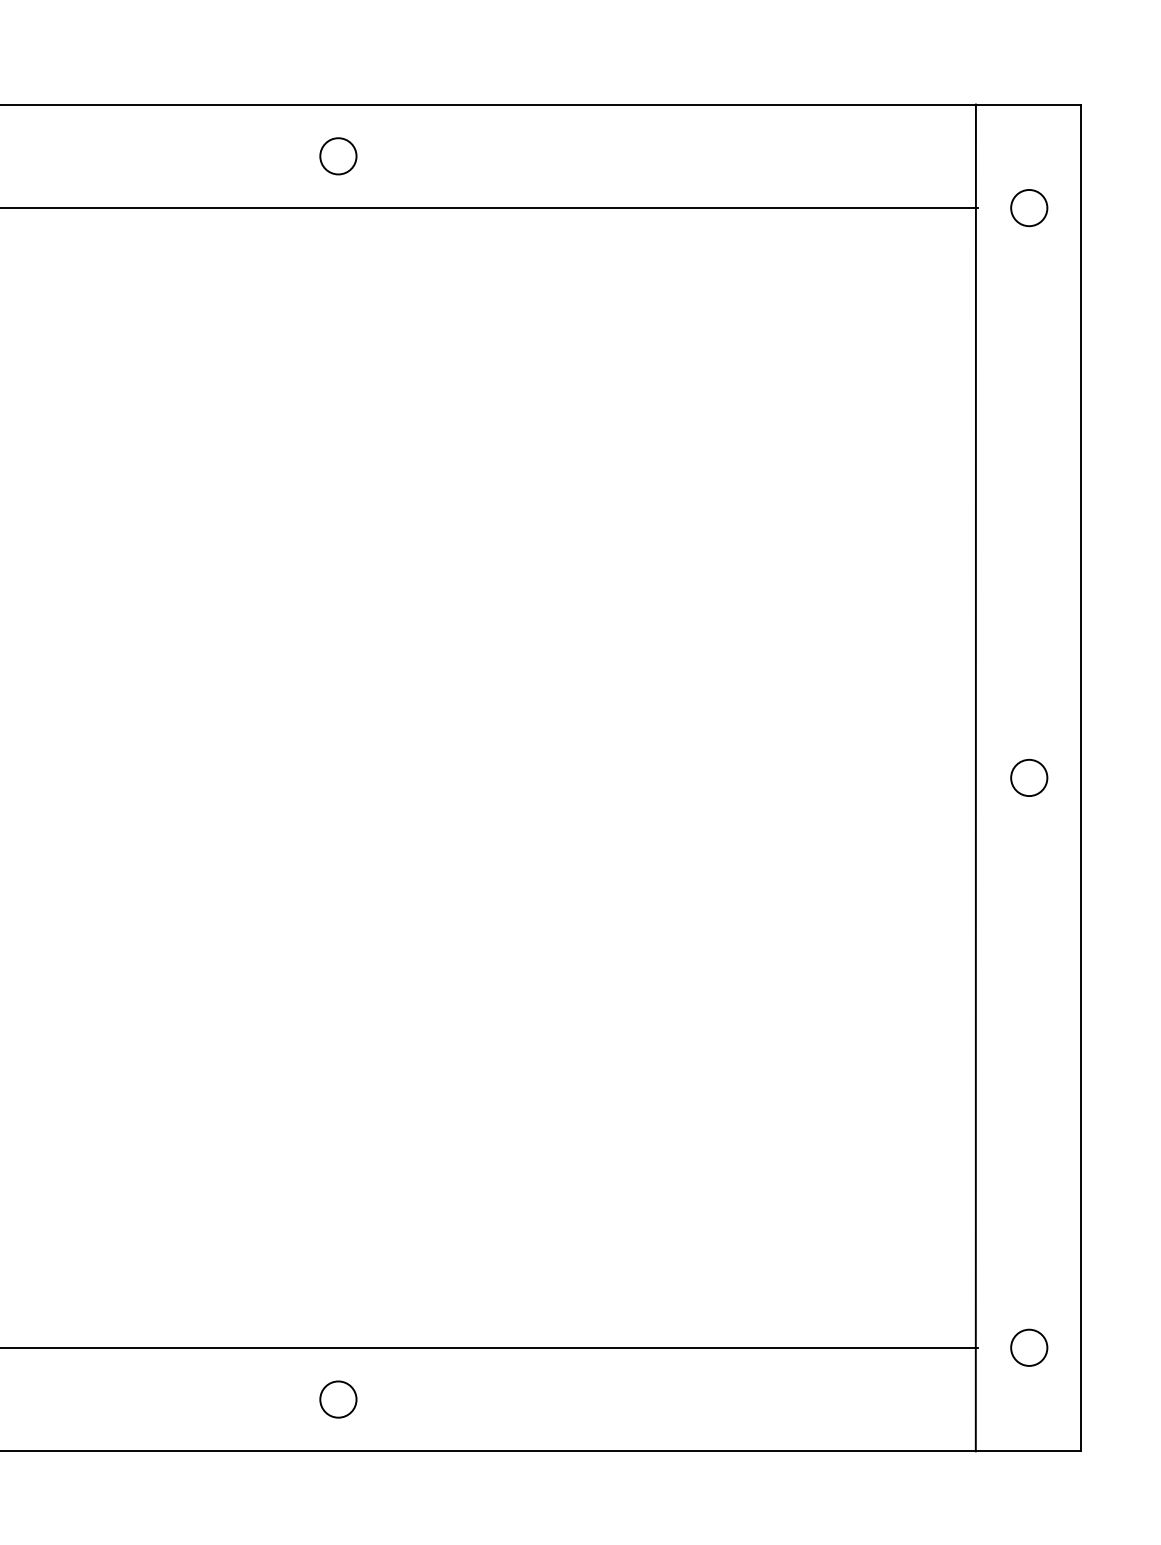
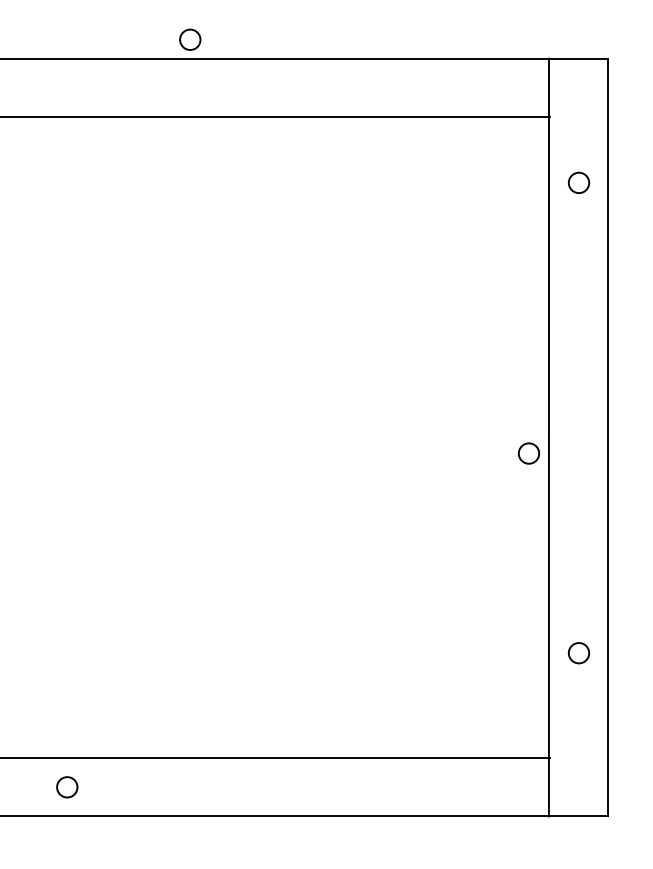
circle: (338, 155) -> (190, 39), moved
circle: (1028, 207) -> (578, 182), moved
circle: (1028, 777) -> (528, 453), moved
circle: (1028, 1348) -> (578, 653), moved
circle: (338, 1399) -> (67, 787), moved

